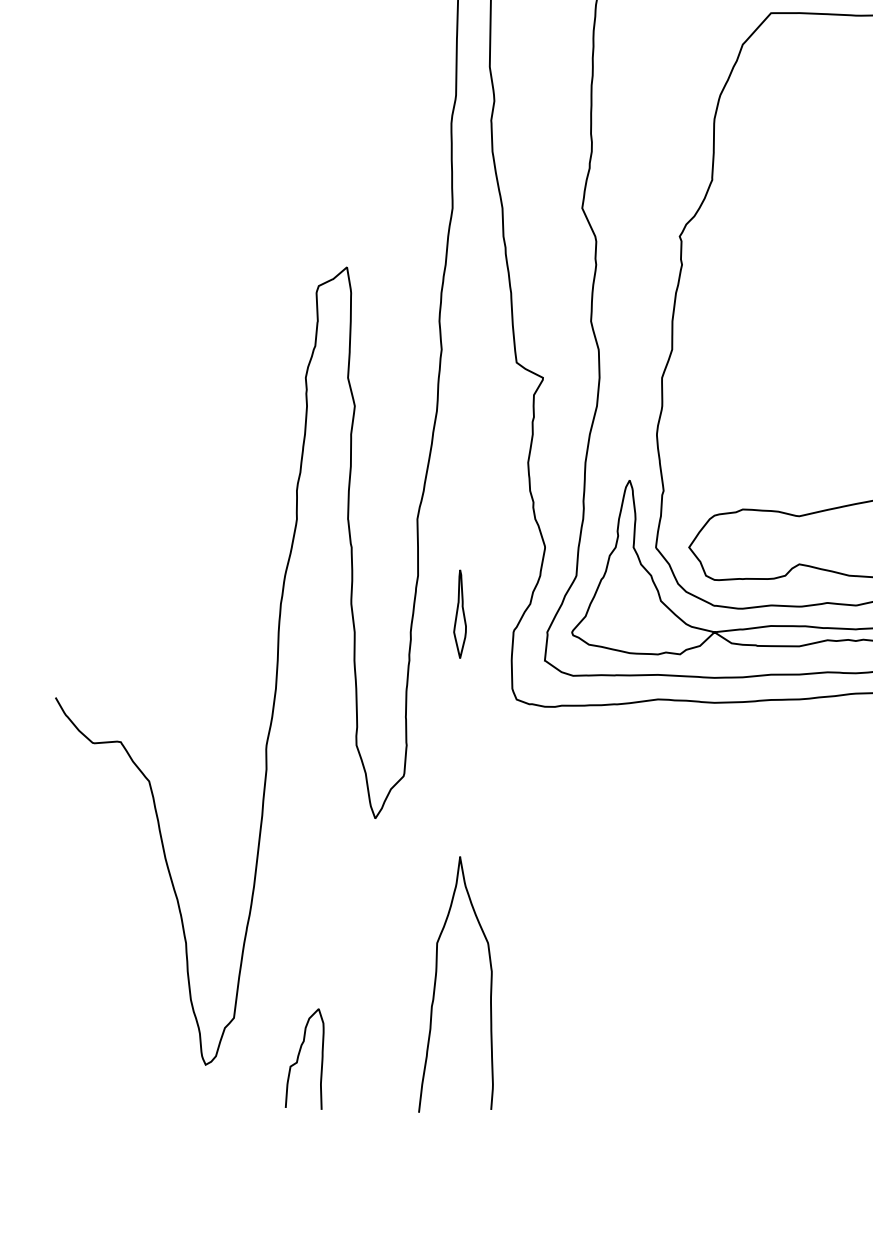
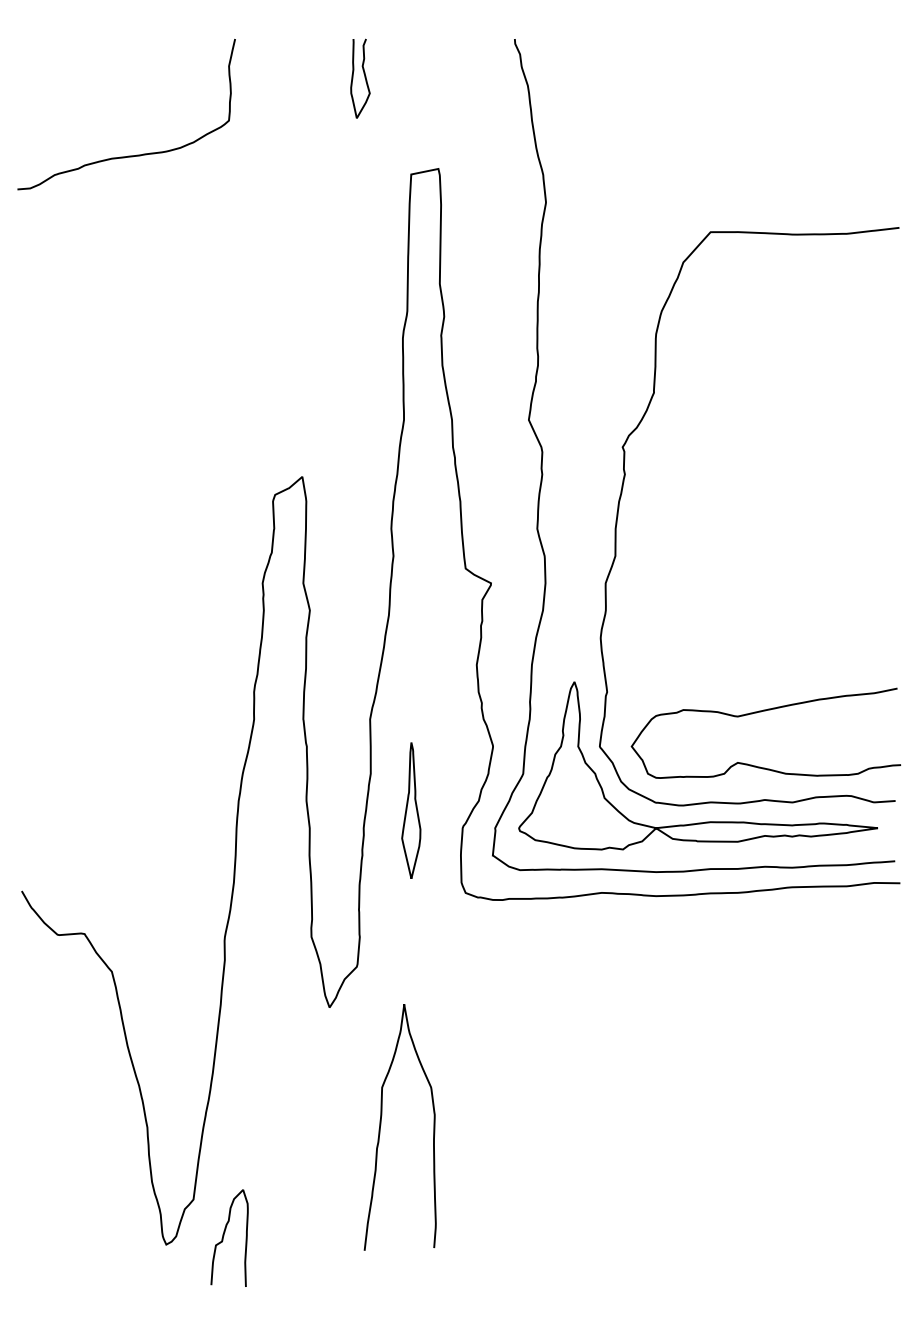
part: (459, 613) -> (410, 810), size x1.6
curve: (436, 982) -> (381, 1125), moved
curve: (299, 1057) -> (224, 1236), moved

